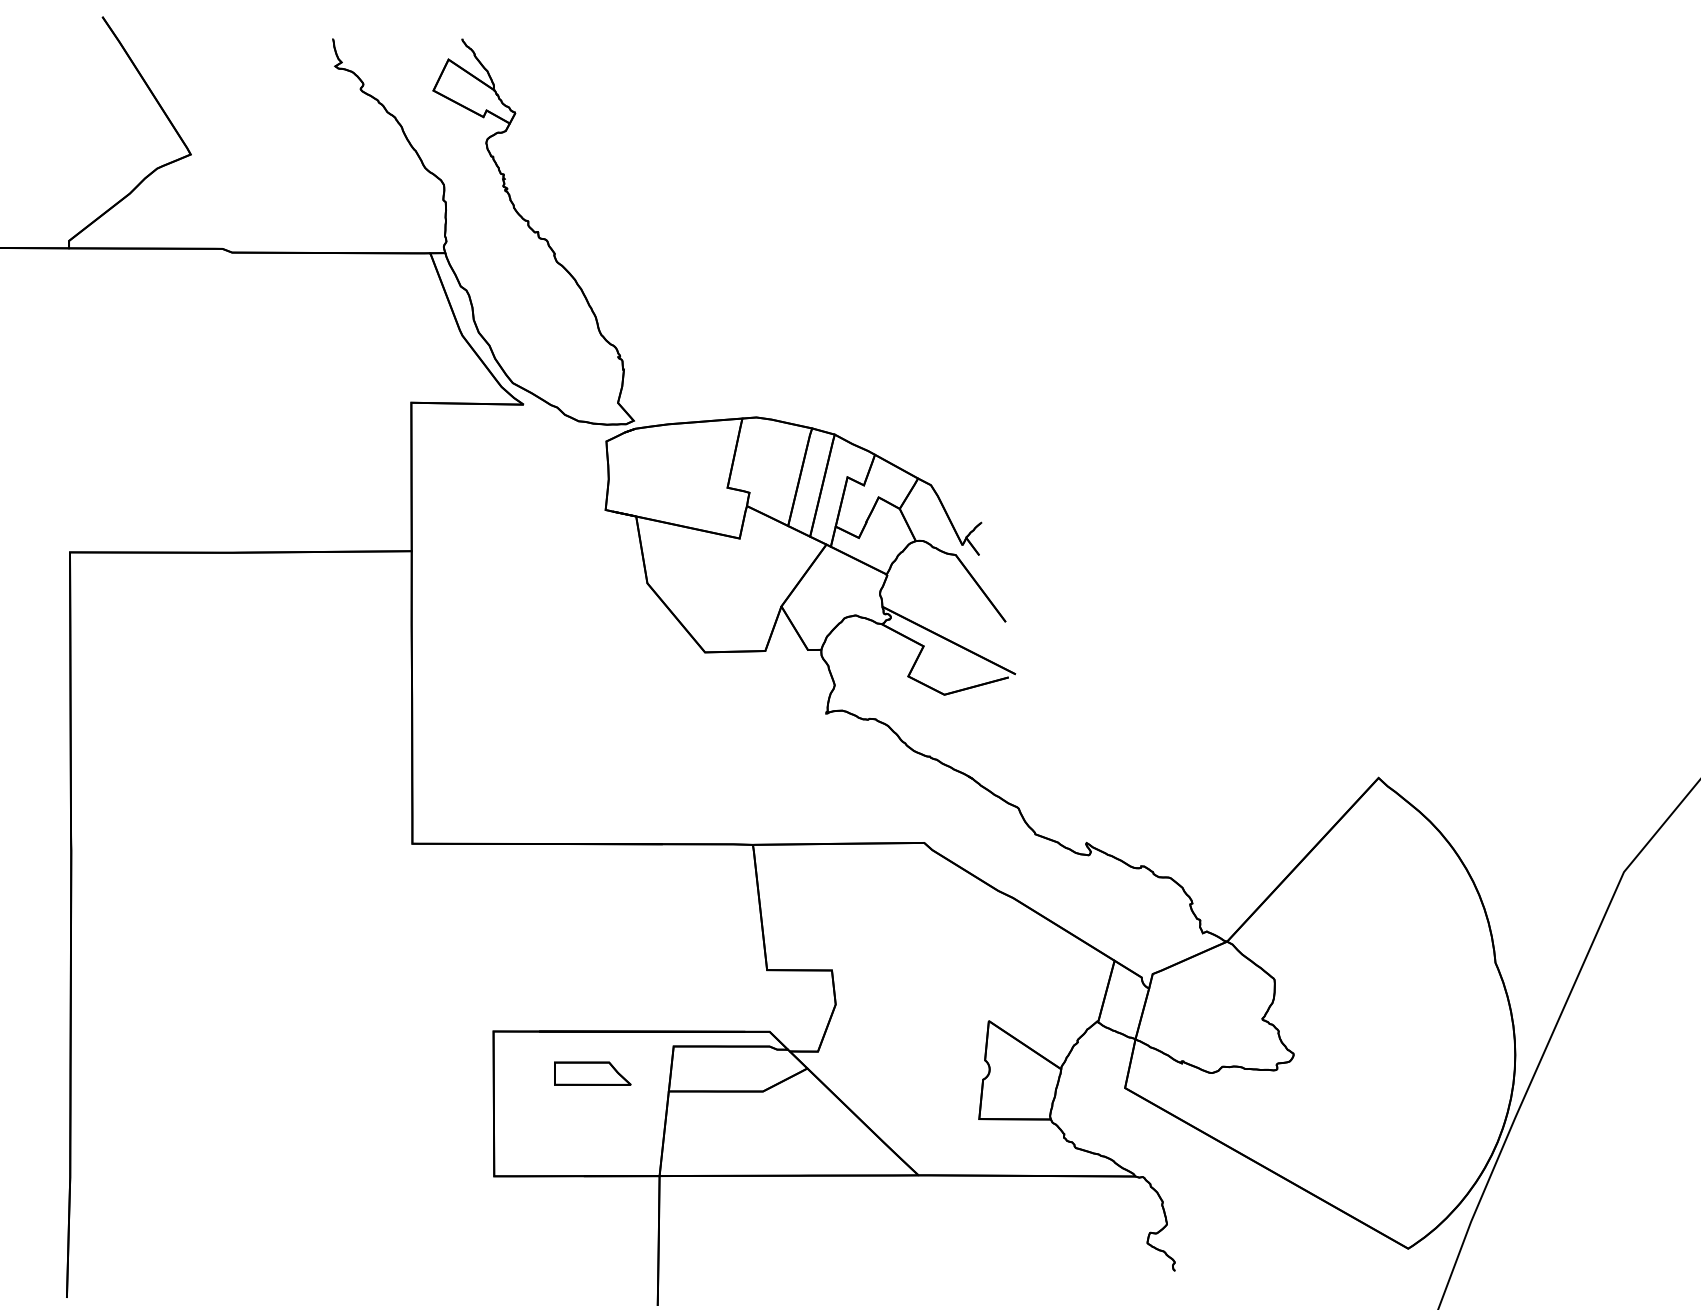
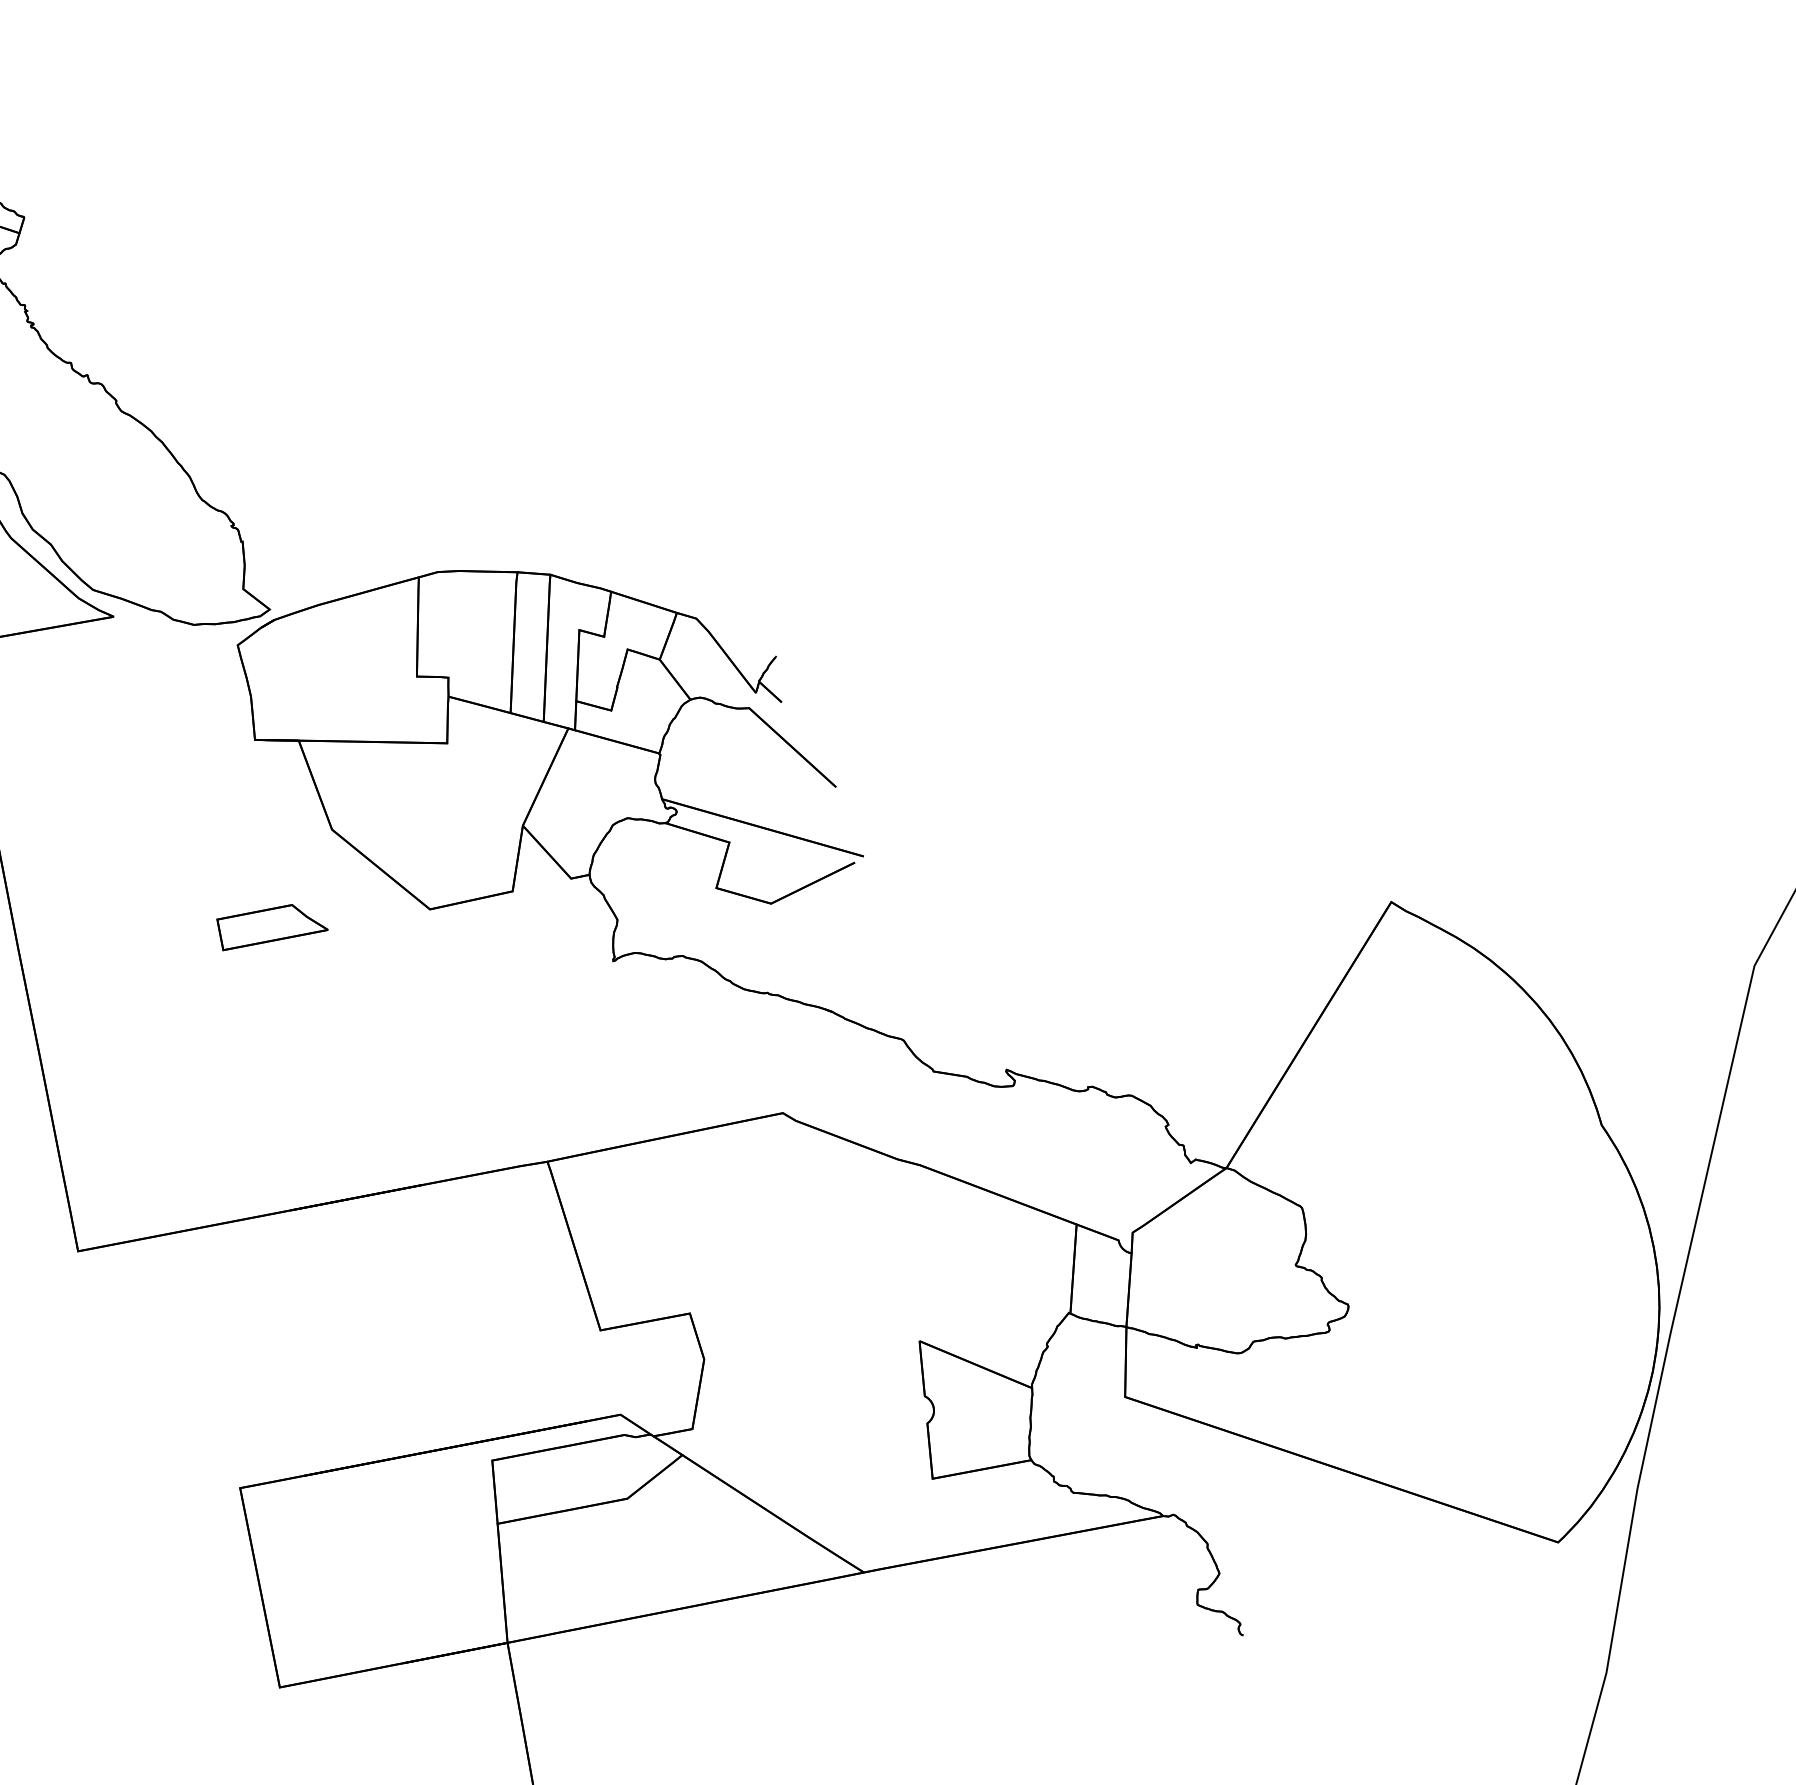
part: (592, 1073) -> (272, 924), moved

